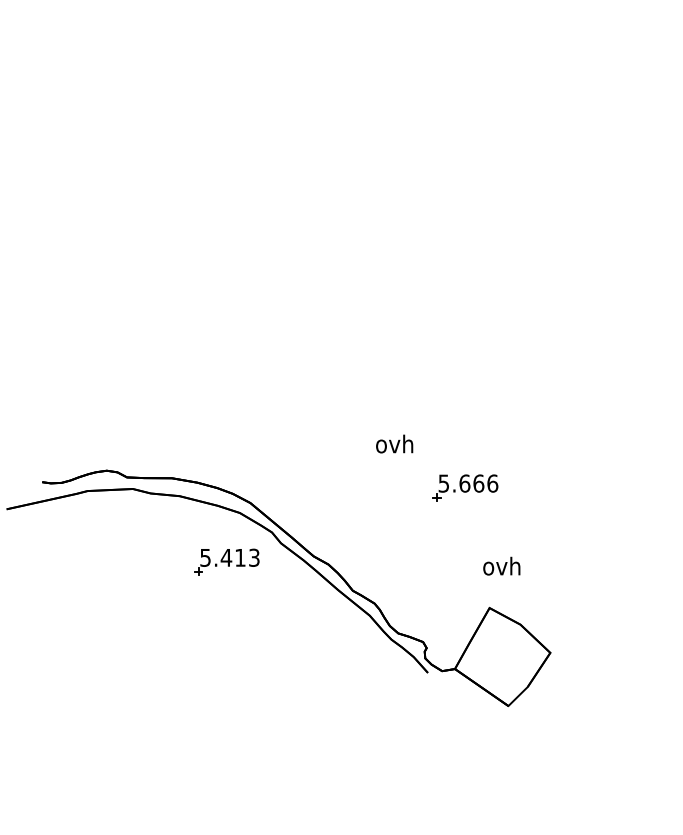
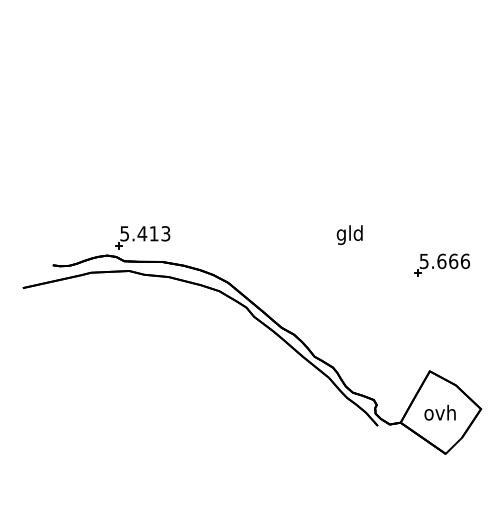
text: (394, 446) -> (349, 235), ovh -> gld
part: (465, 487) -> (442, 264), moved
part: (226, 561) -> (142, 236), moved
text: (501, 565) -> (439, 412), moved

